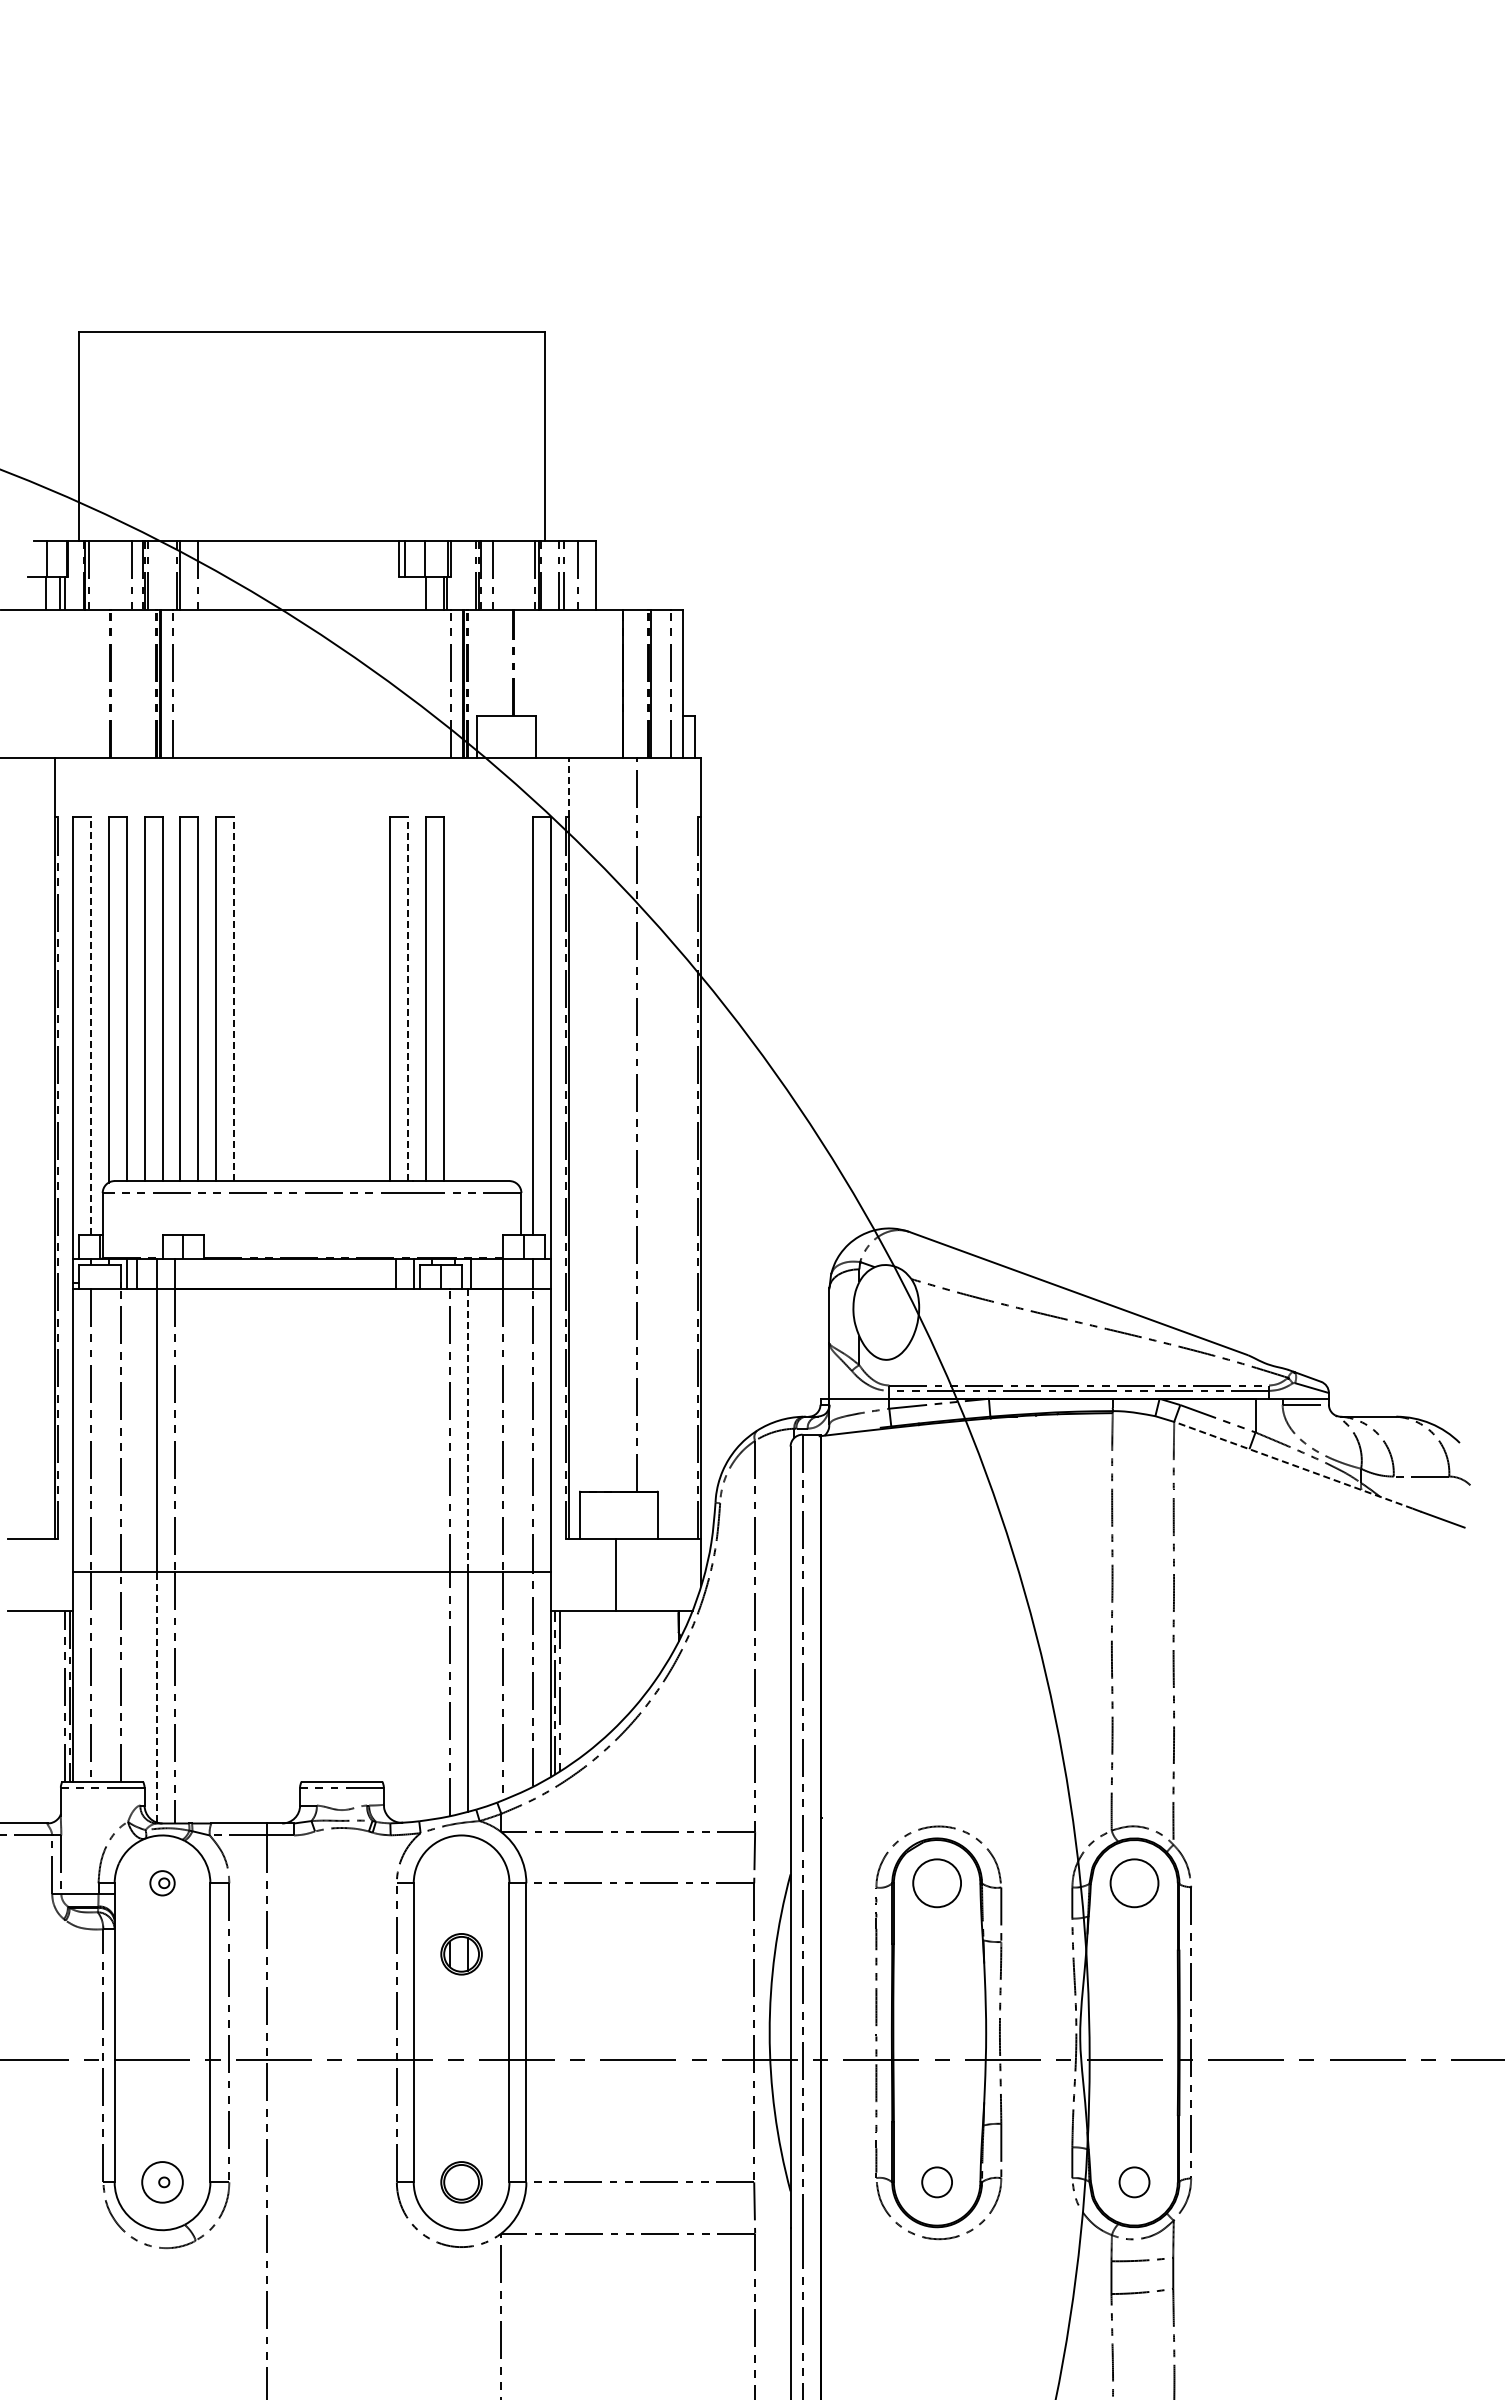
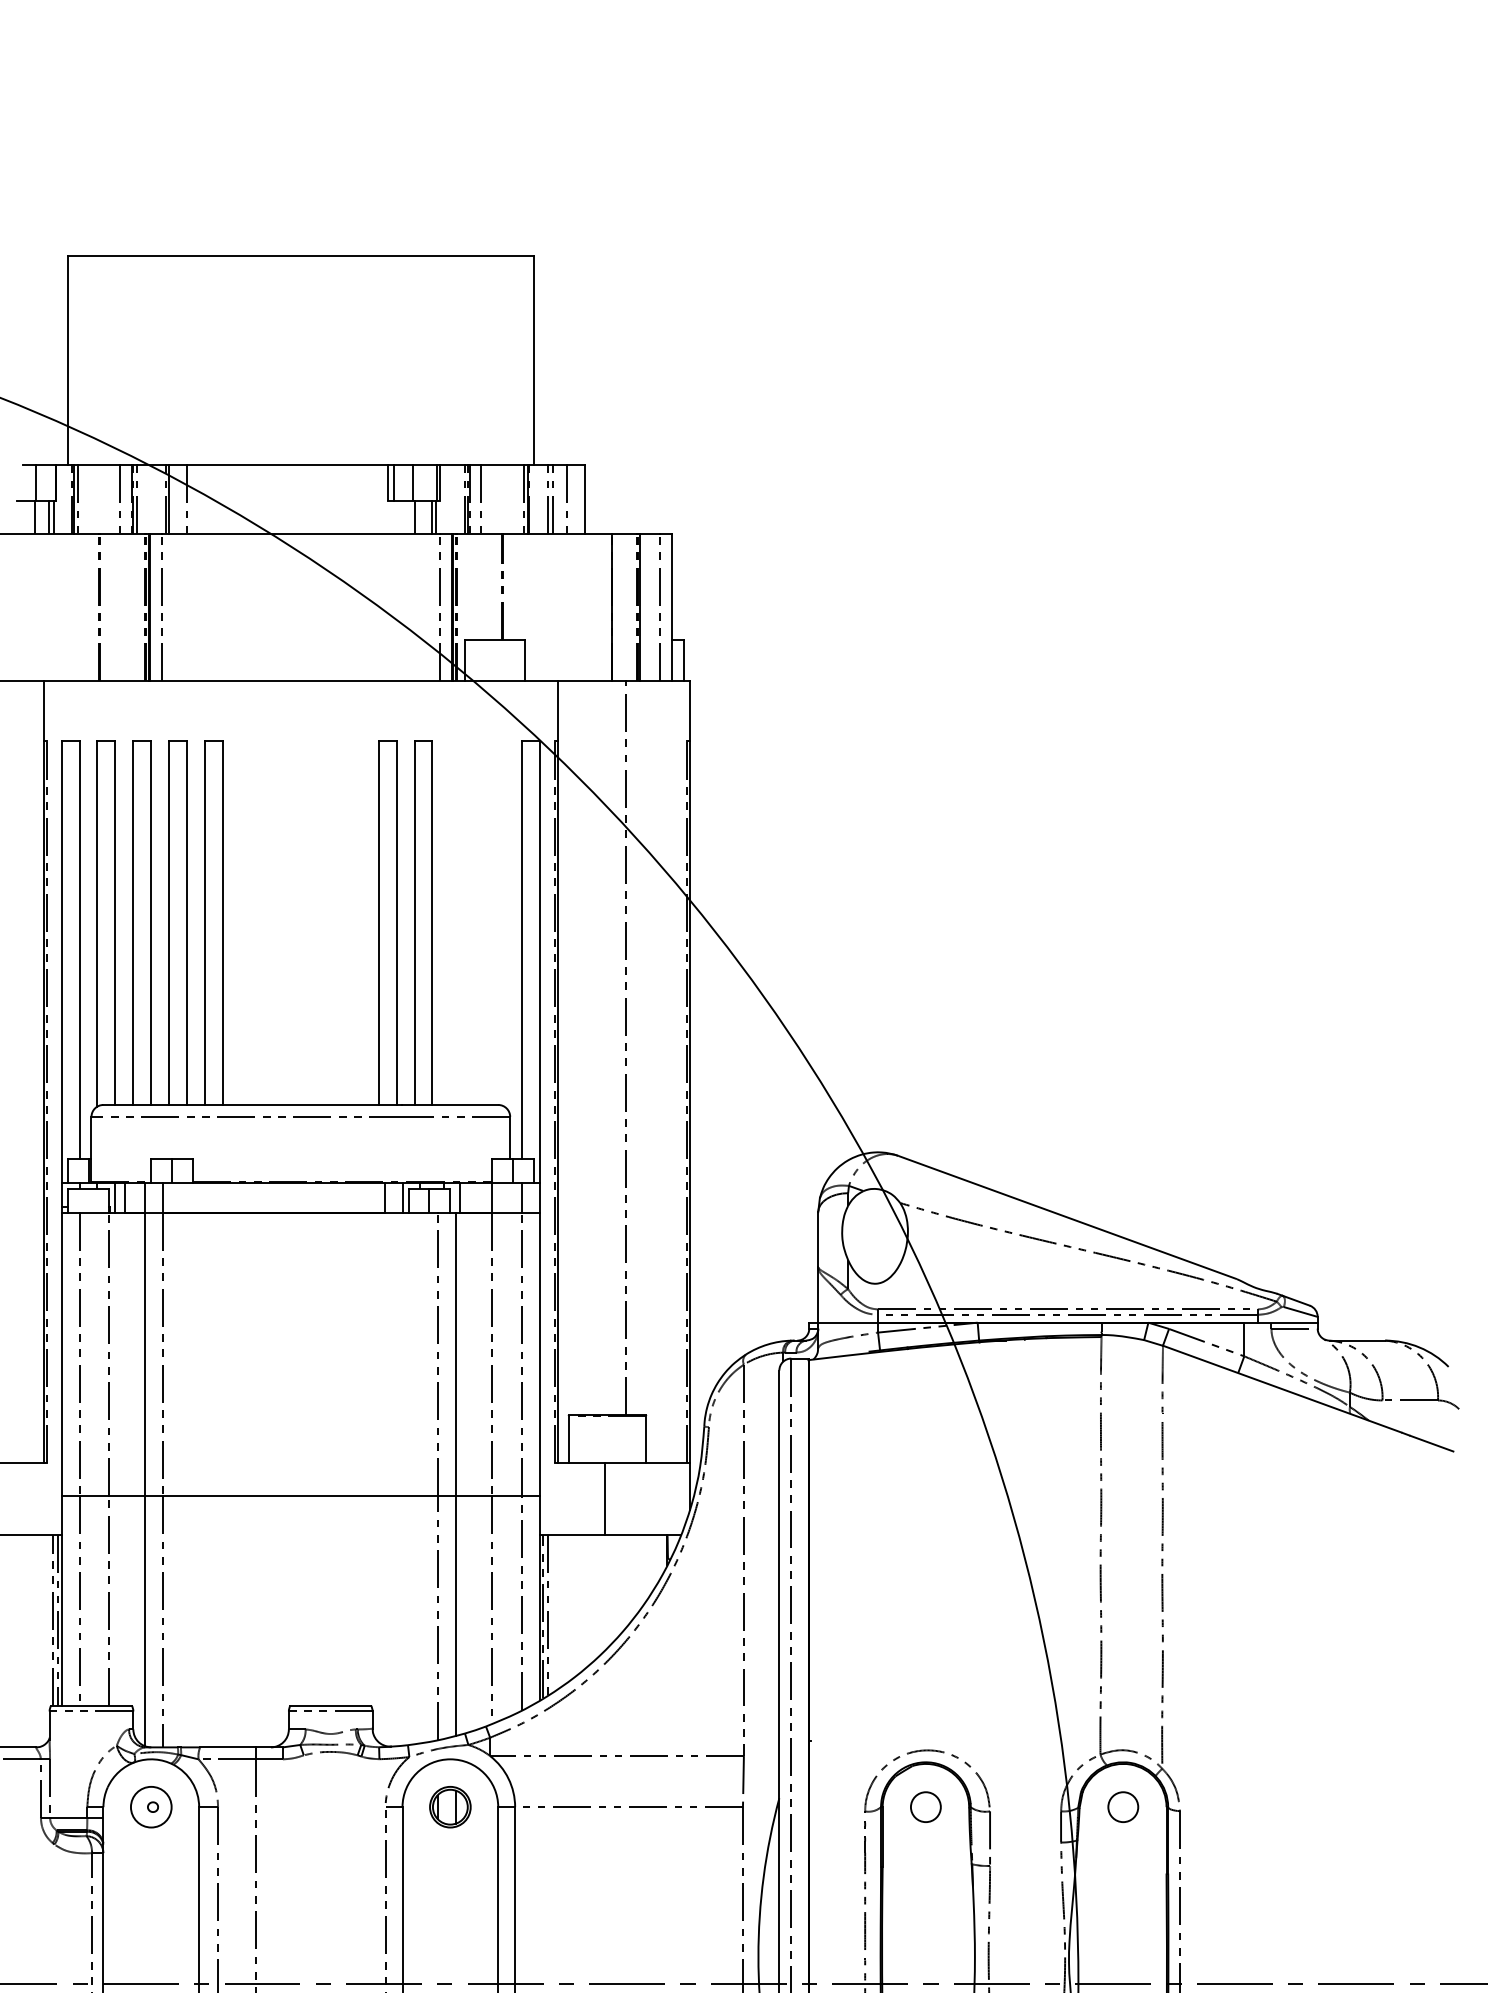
line: (569, 787) -> (558, 711), dashed -> solid
line: (234, 999) -> (223, 923), dashed -> solid
line: (407, 999) -> (396, 923), dashed -> solid
line: (90, 1026) -> (79, 950), dashed -> solid
line: (467, 1430) -> (456, 1354), dashed -> solid
line: (1293, 1465) -> (1282, 1389), dashed -> solid
line: (156, 1696) -> (145, 1620), dashed -> solid
circle: (162, 1882) -> (151, 1806), size x1.67
circle: (937, 1883) -> (926, 1807), size x0.62
circle: (1134, 1883) -> (1123, 1807), size x0.62
part: (461, 1954) -> (450, 1807), moved

